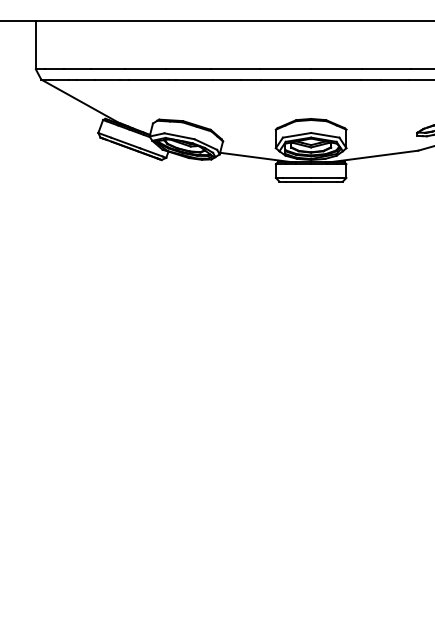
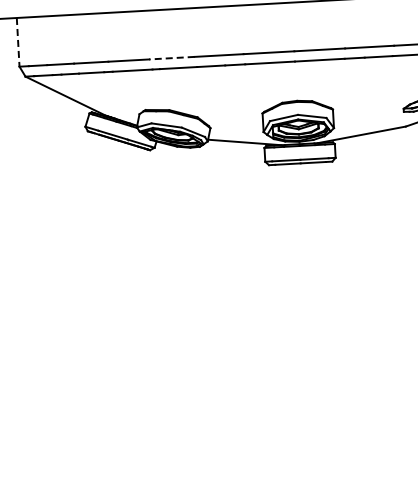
line: (35, 45) -> (17, 42), solid -> dashed
line: (188, 69) -> (171, 58), solid -> dashed

